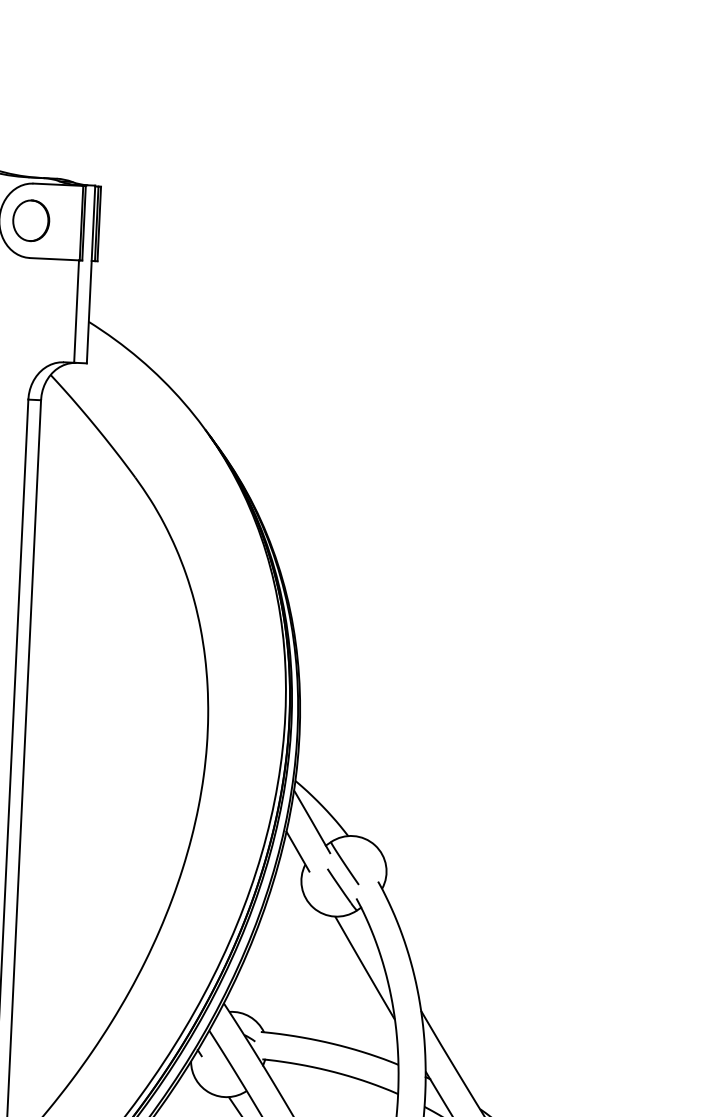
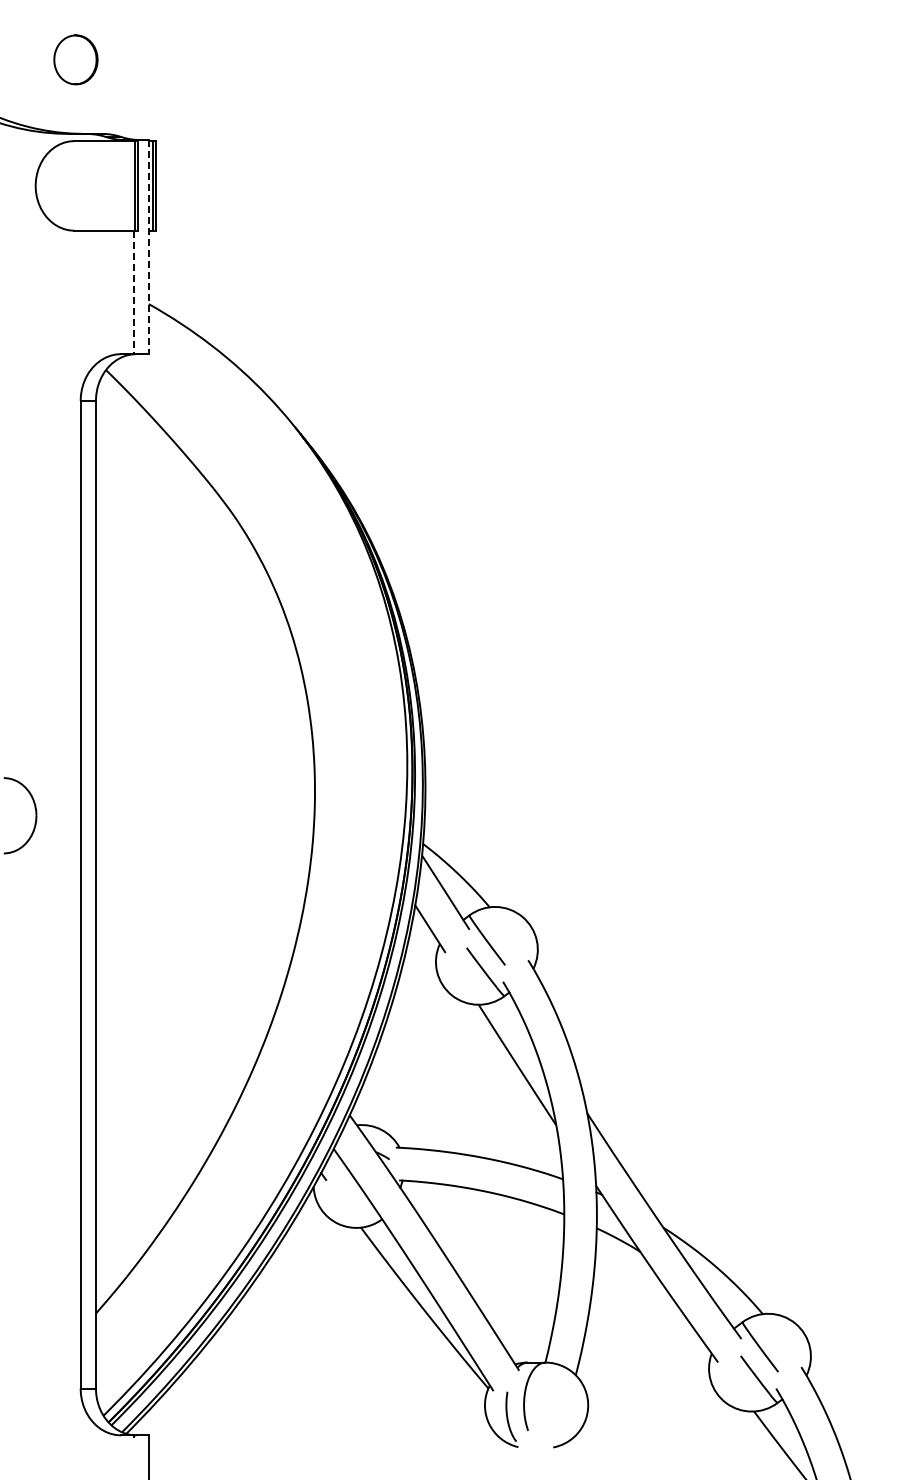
part: (30, 220) -> (75, 59), moved
line: (90, 274) -> (148, 247), solid -> dashed
line: (76, 311) -> (133, 292), solid -> dashed

